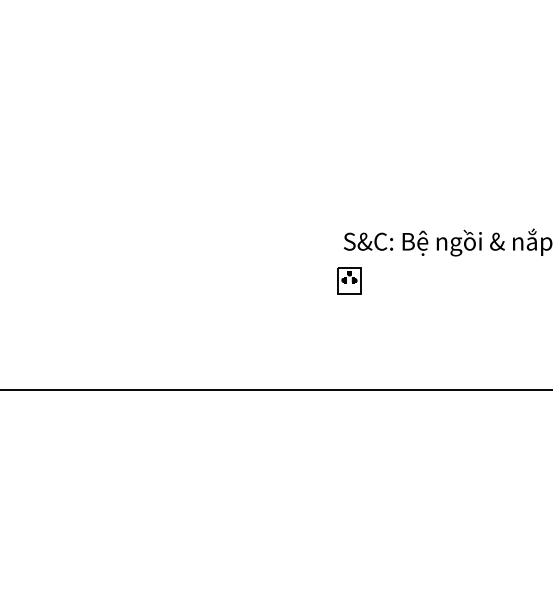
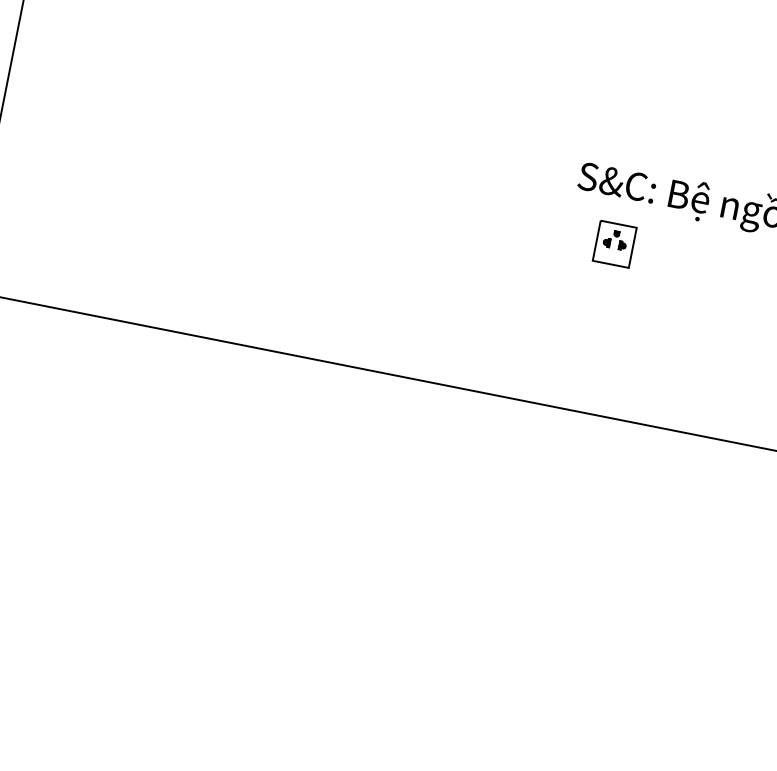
part: (349, 280) -> (614, 244), moved

